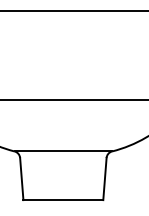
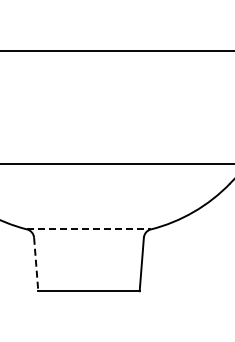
line: (62, 151) -> (88, 229), solid -> dashed
line: (22, 179) -> (36, 264), solid -> dashed

